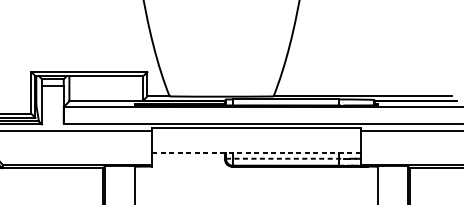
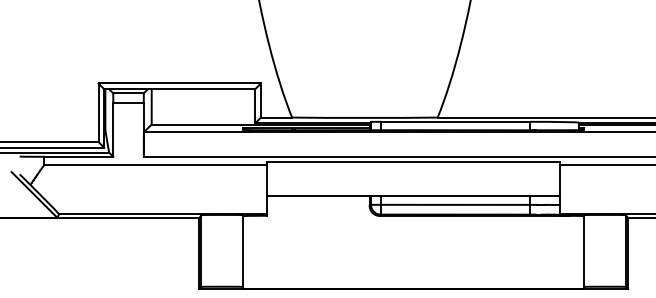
line: (256, 152) -> (413, 196), dashed -> solid
line: (285, 158) -> (454, 204), dashed -> solid

